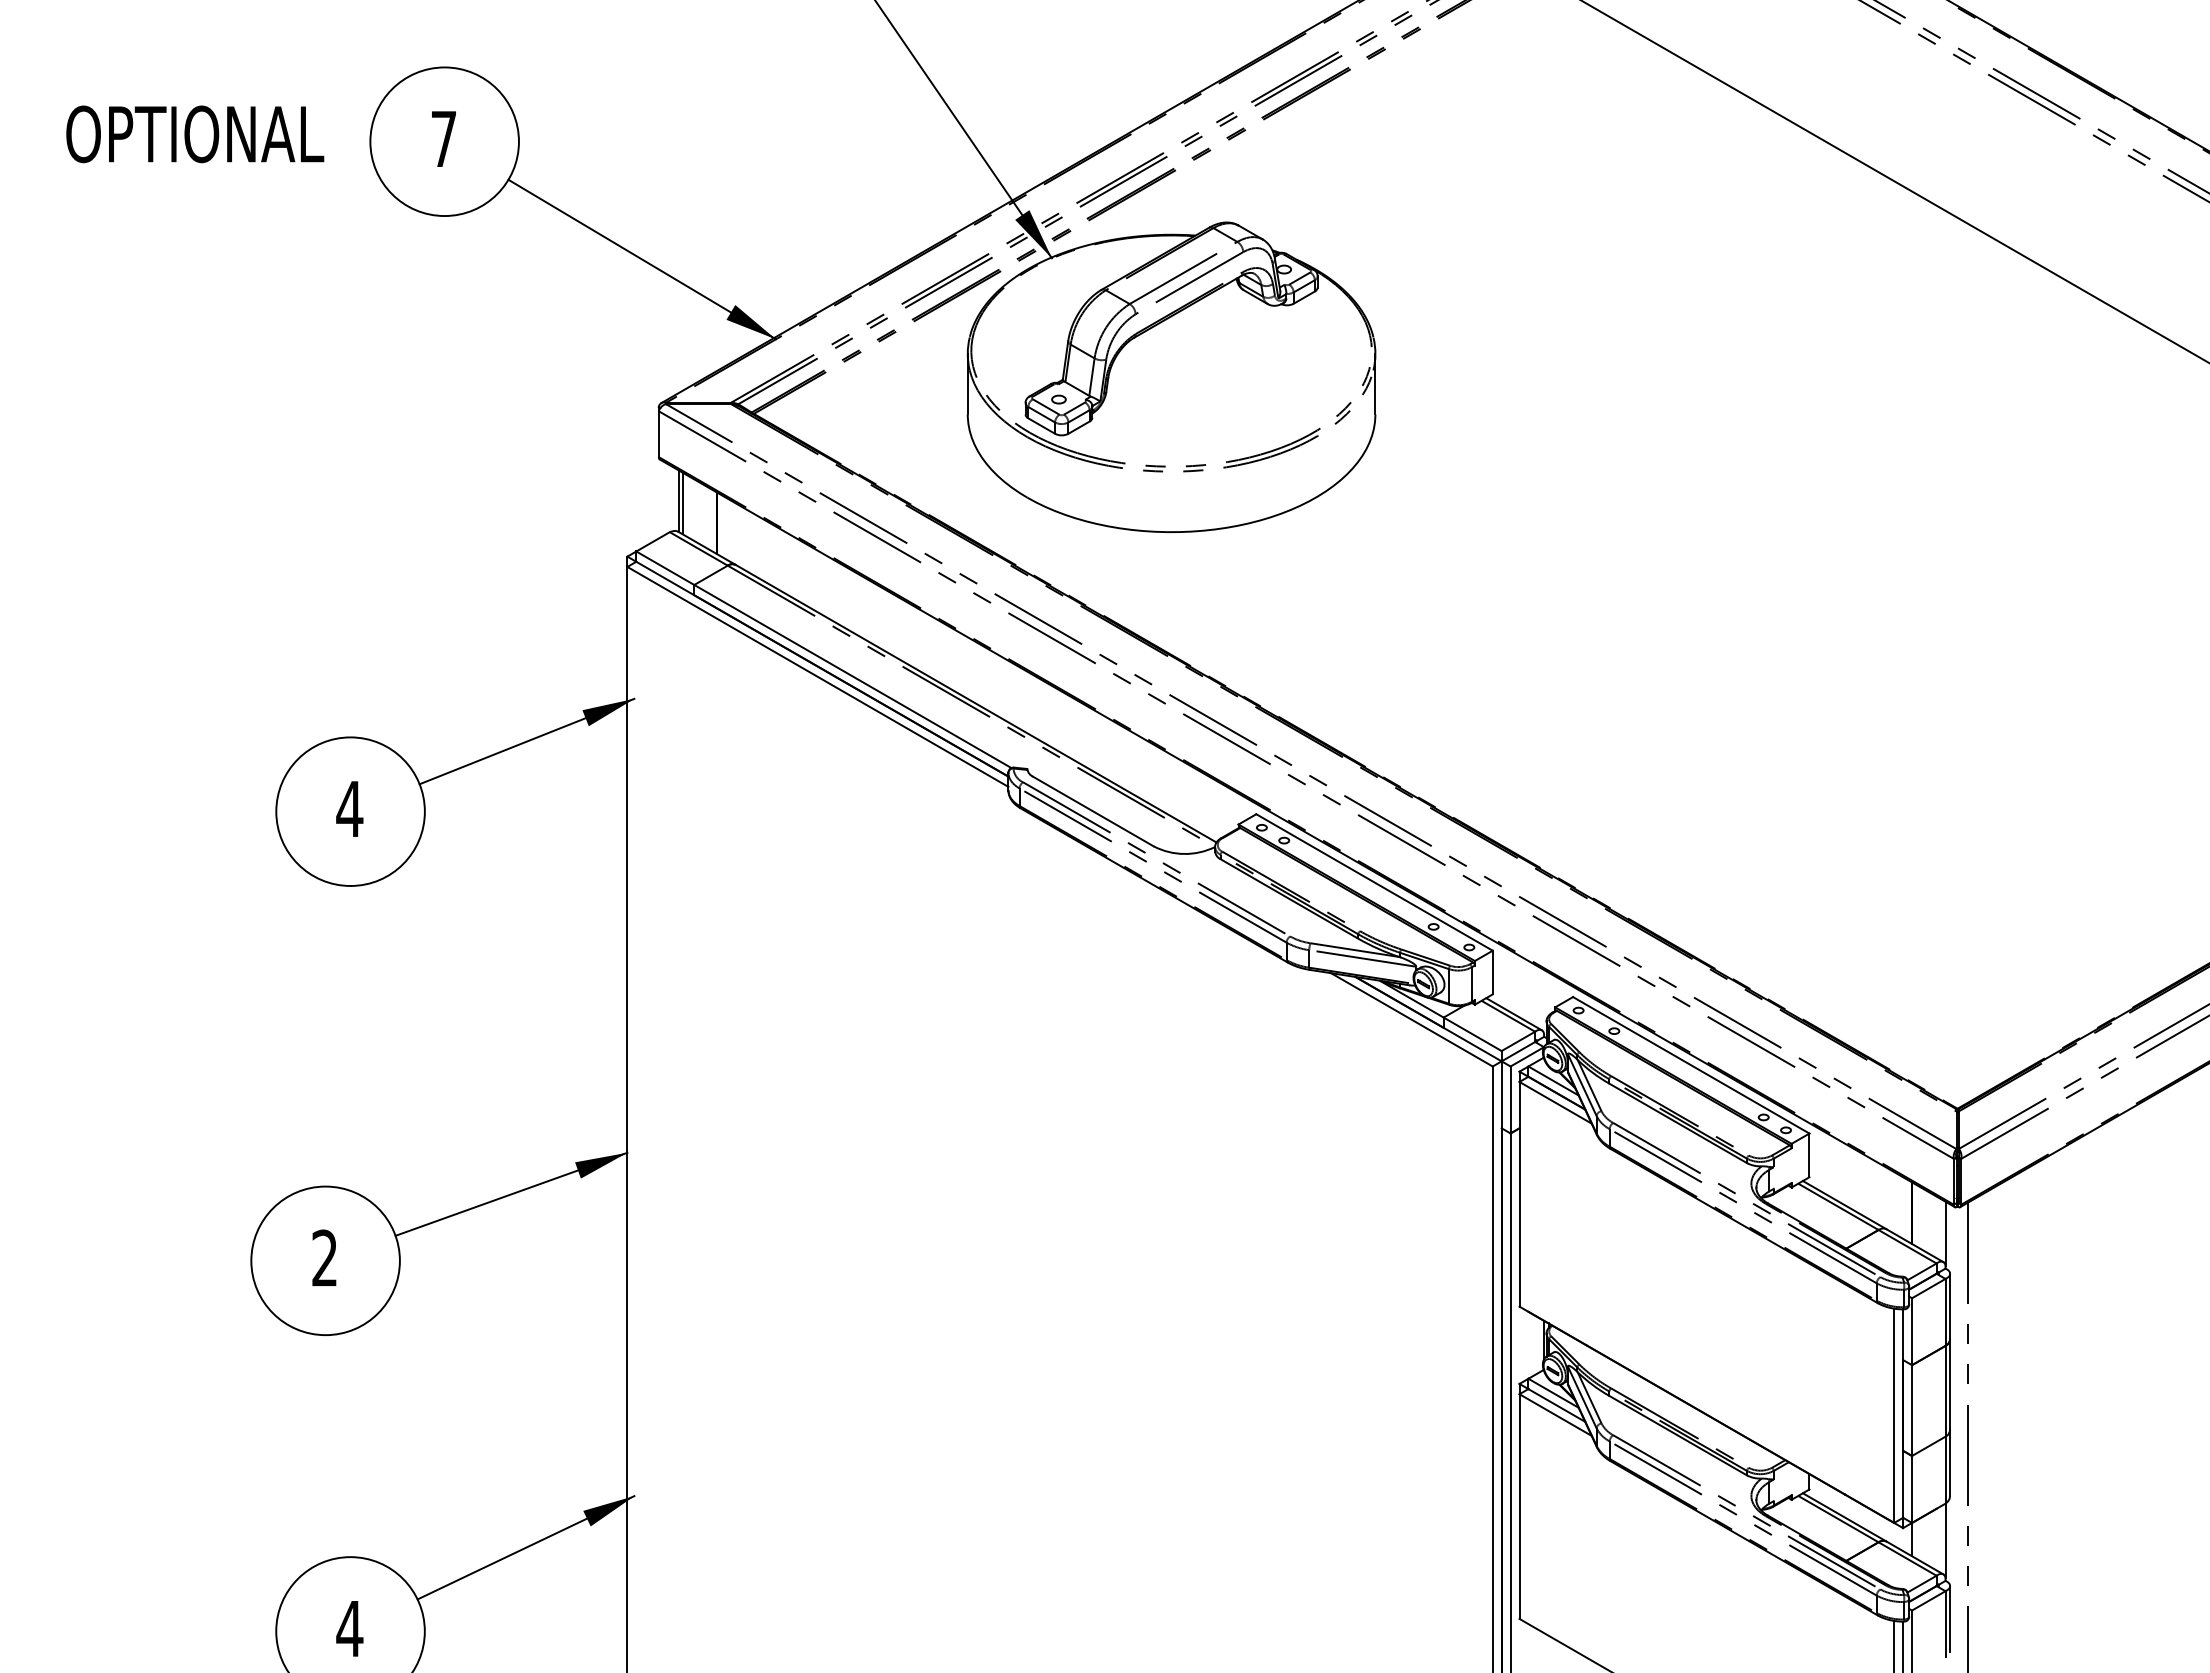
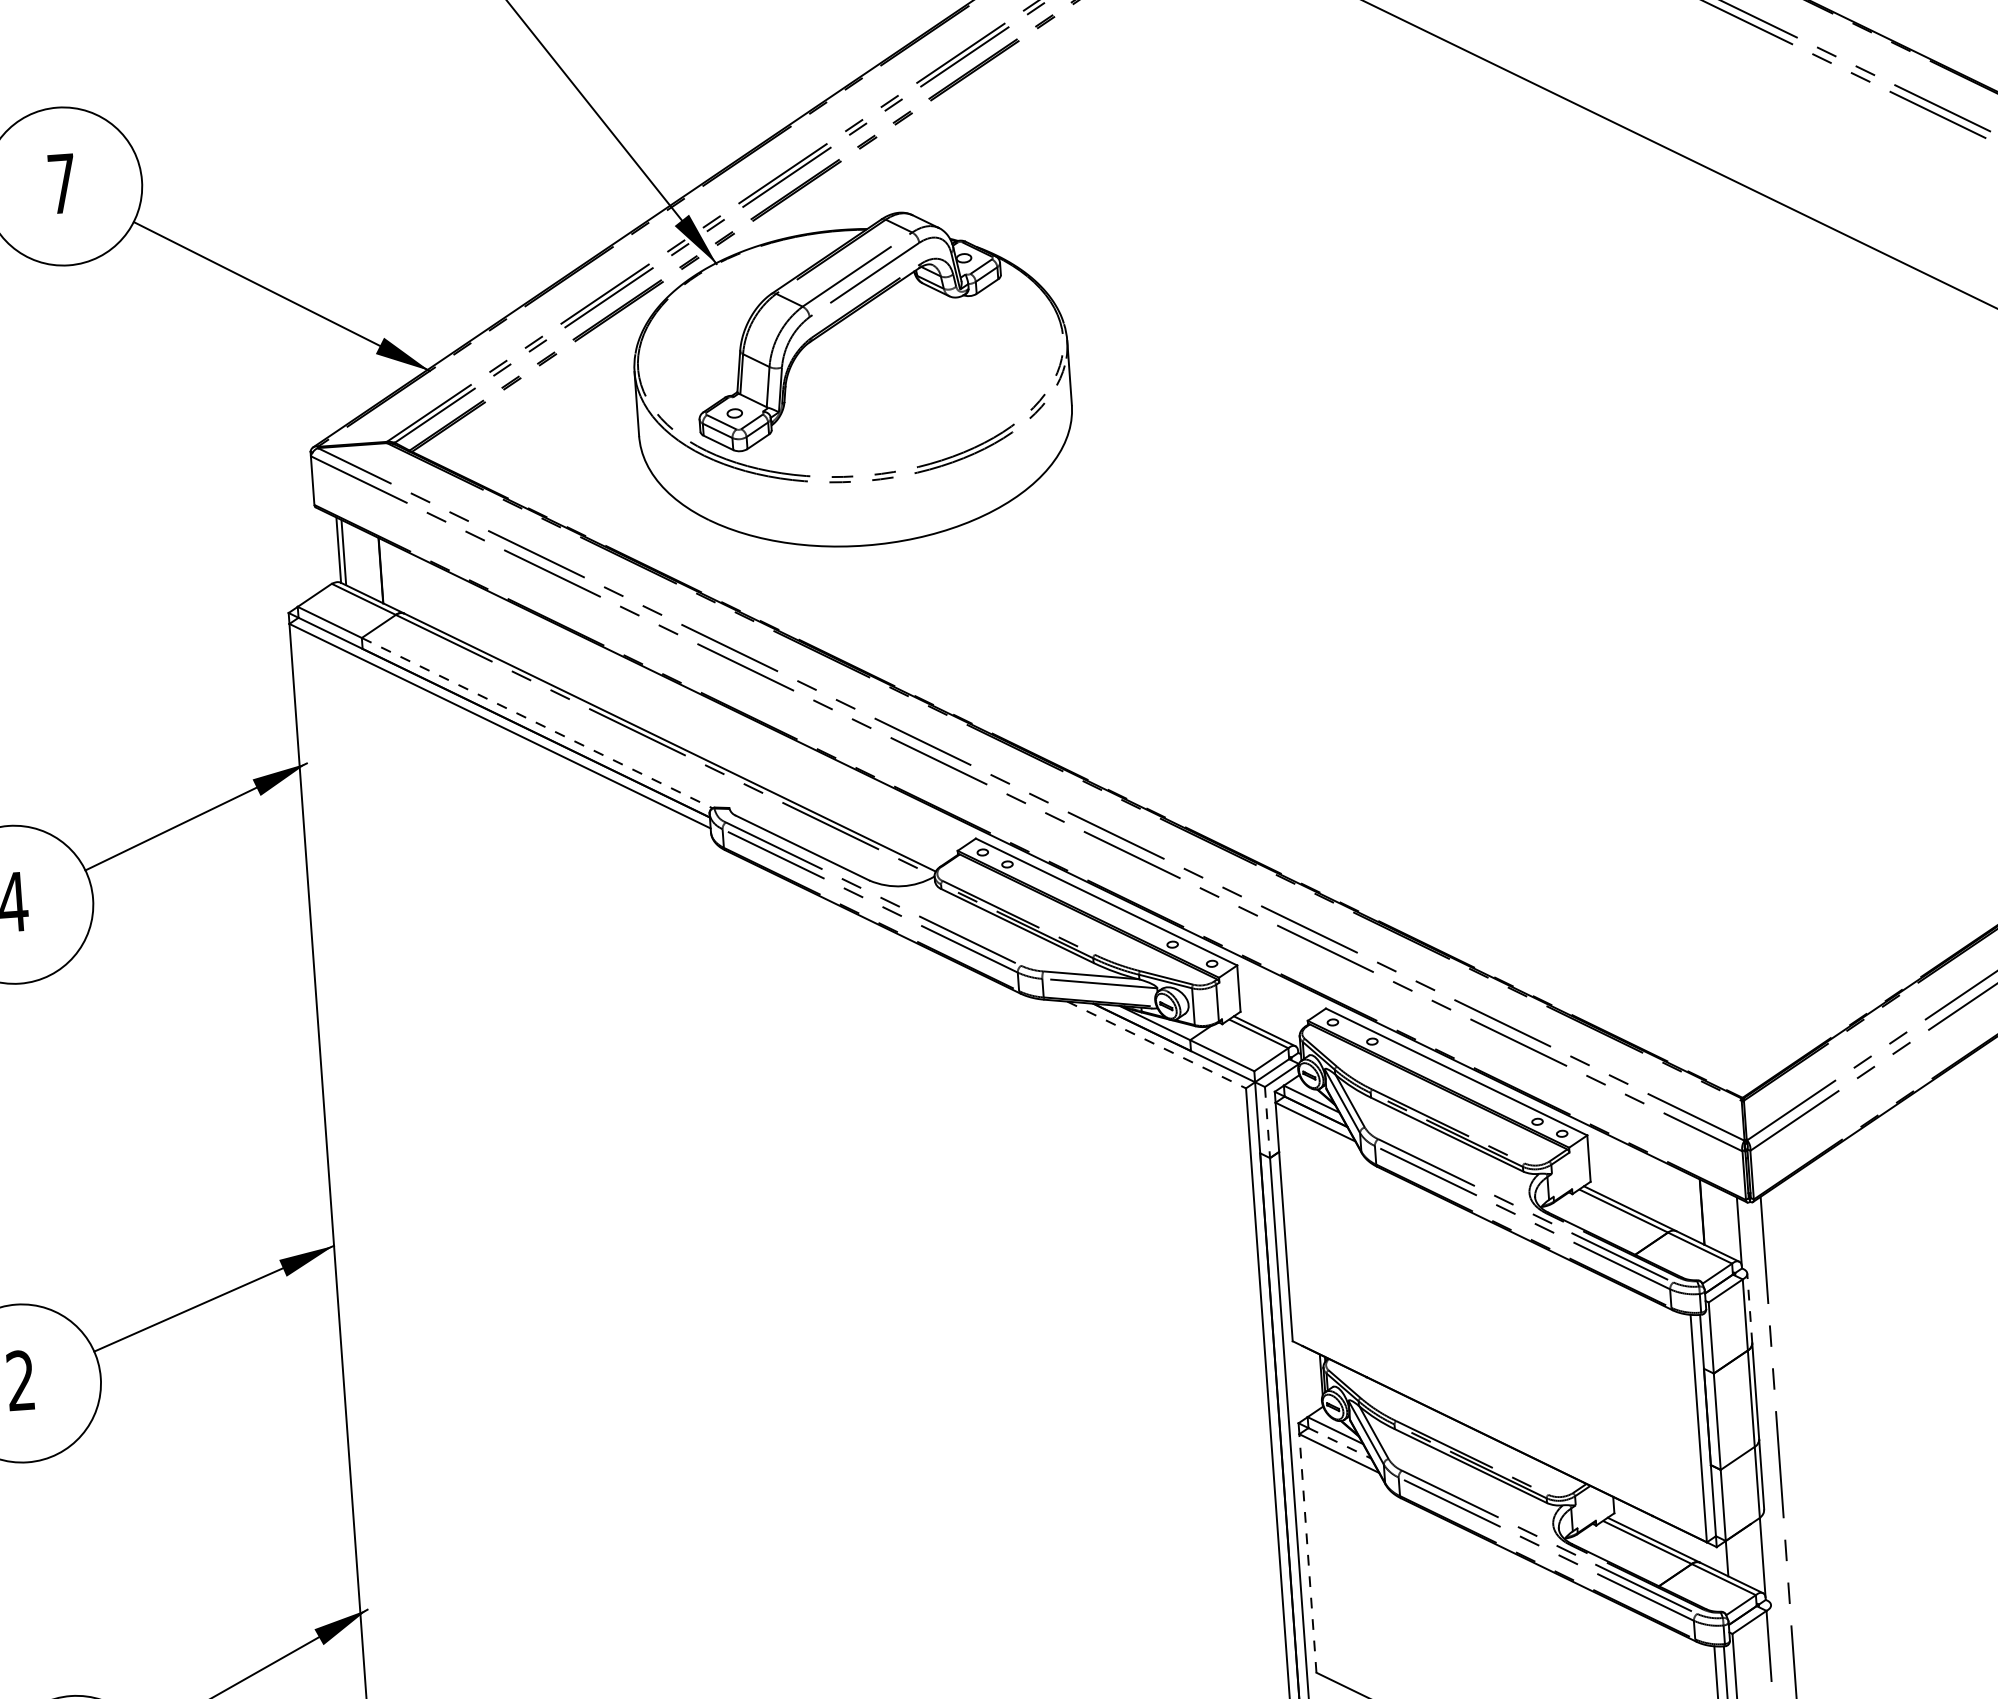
line: (853, 676) -> (537, 723), solid -> dashed
line: (1412, 1020) -> (1157, 1045), solid -> dashed
line: (1510, 1100) -> (1267, 1123), solid -> dashed
line: (1950, 1306) -> (1750, 1308), solid -> dashed
line: (1556, 1405) -> (1339, 1443), solid -> dashed
line: (1519, 1506) -> (1307, 1553), solid -> dashed
line: (1950, 1618) -> (1773, 1639), removed

